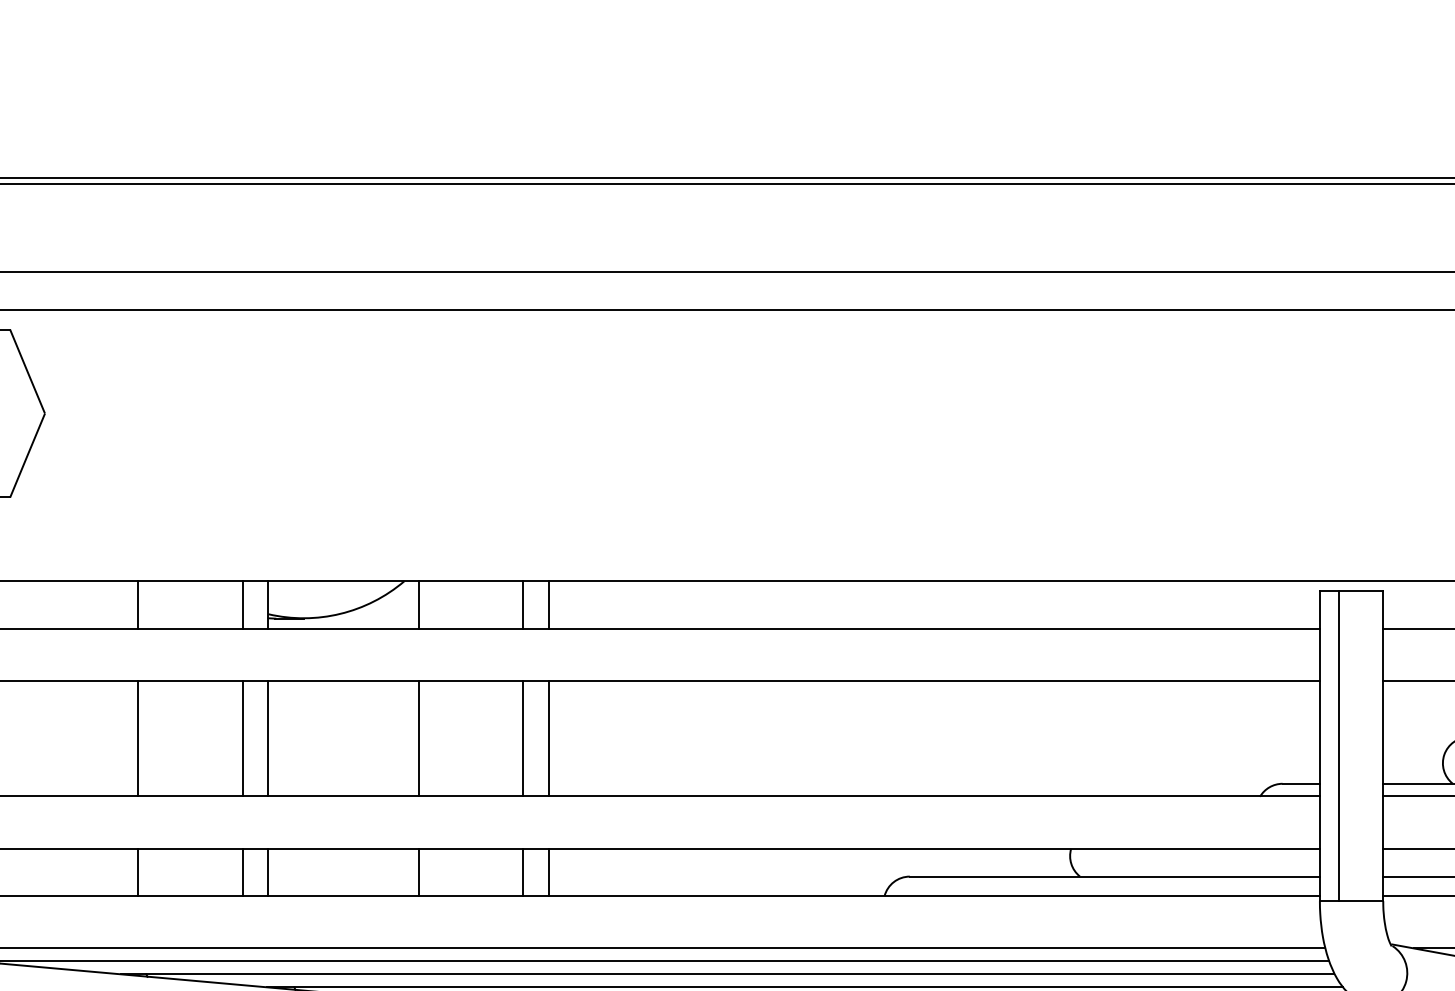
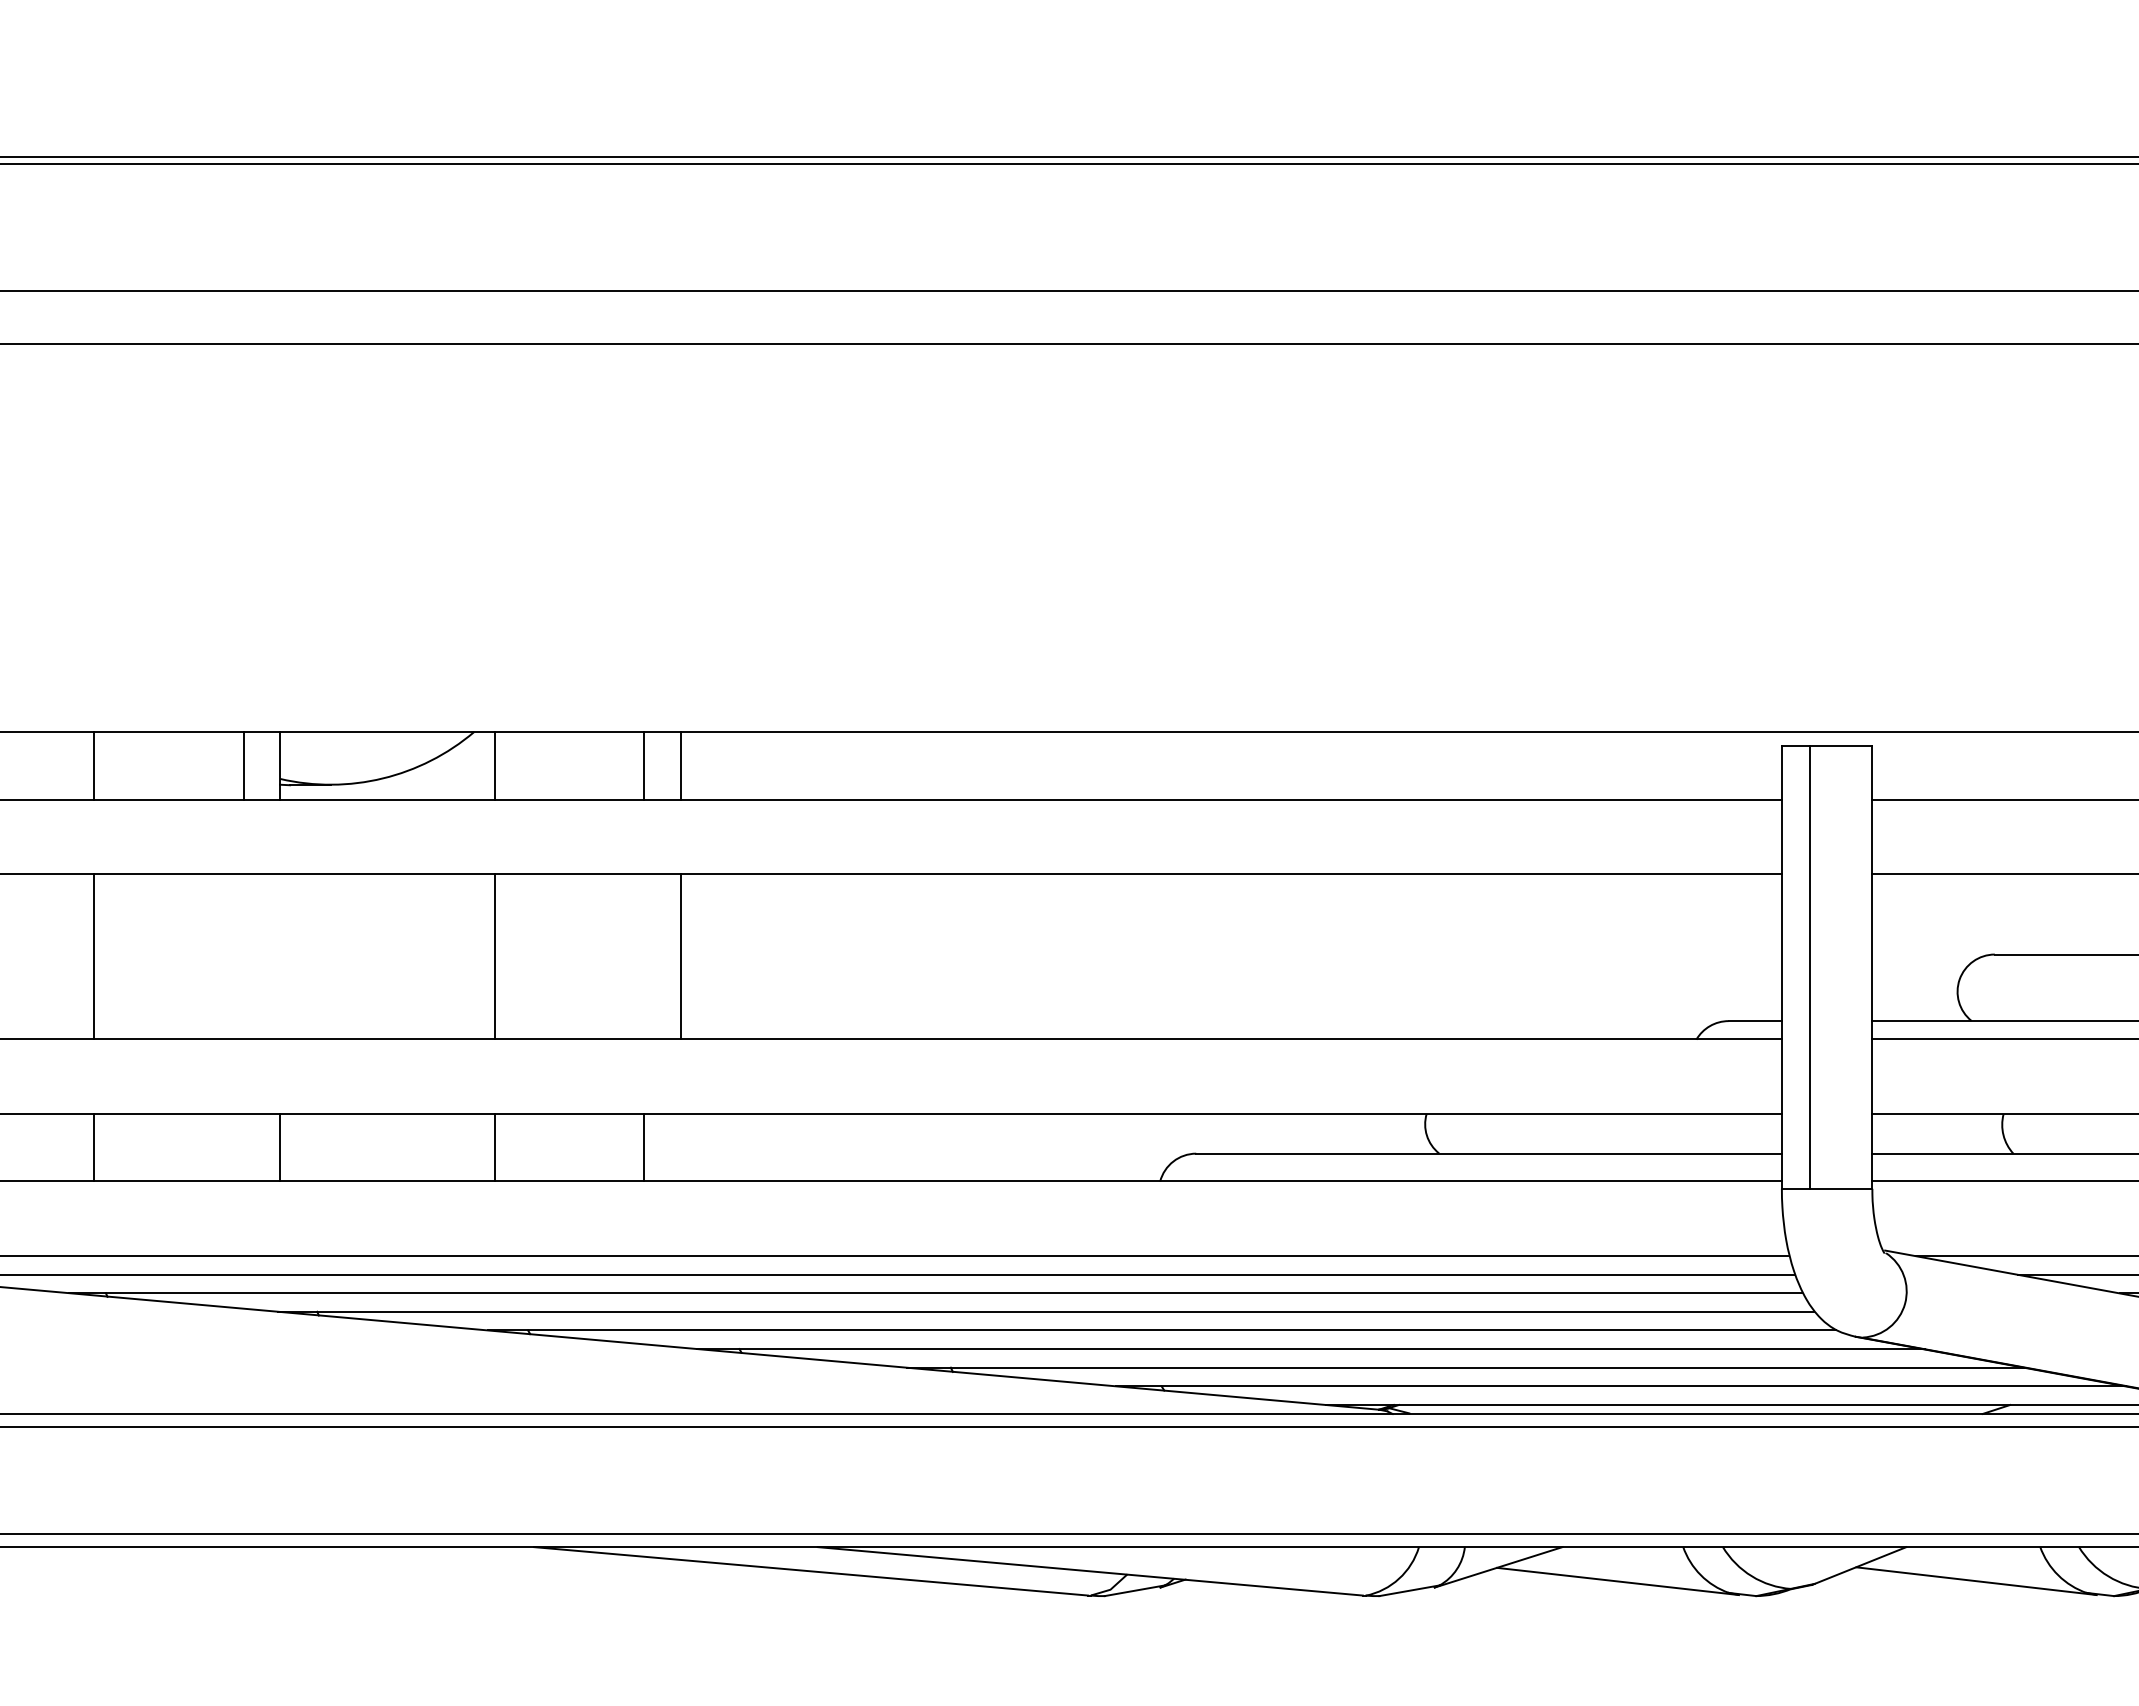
line: (243, 738) -> (244, 956), removed
line: (268, 738) -> (280, 956), removed
line: (523, 738) -> (644, 956), removed
line: (243, 872) -> (244, 1147), removed
line: (549, 872) -> (681, 1147), removed

